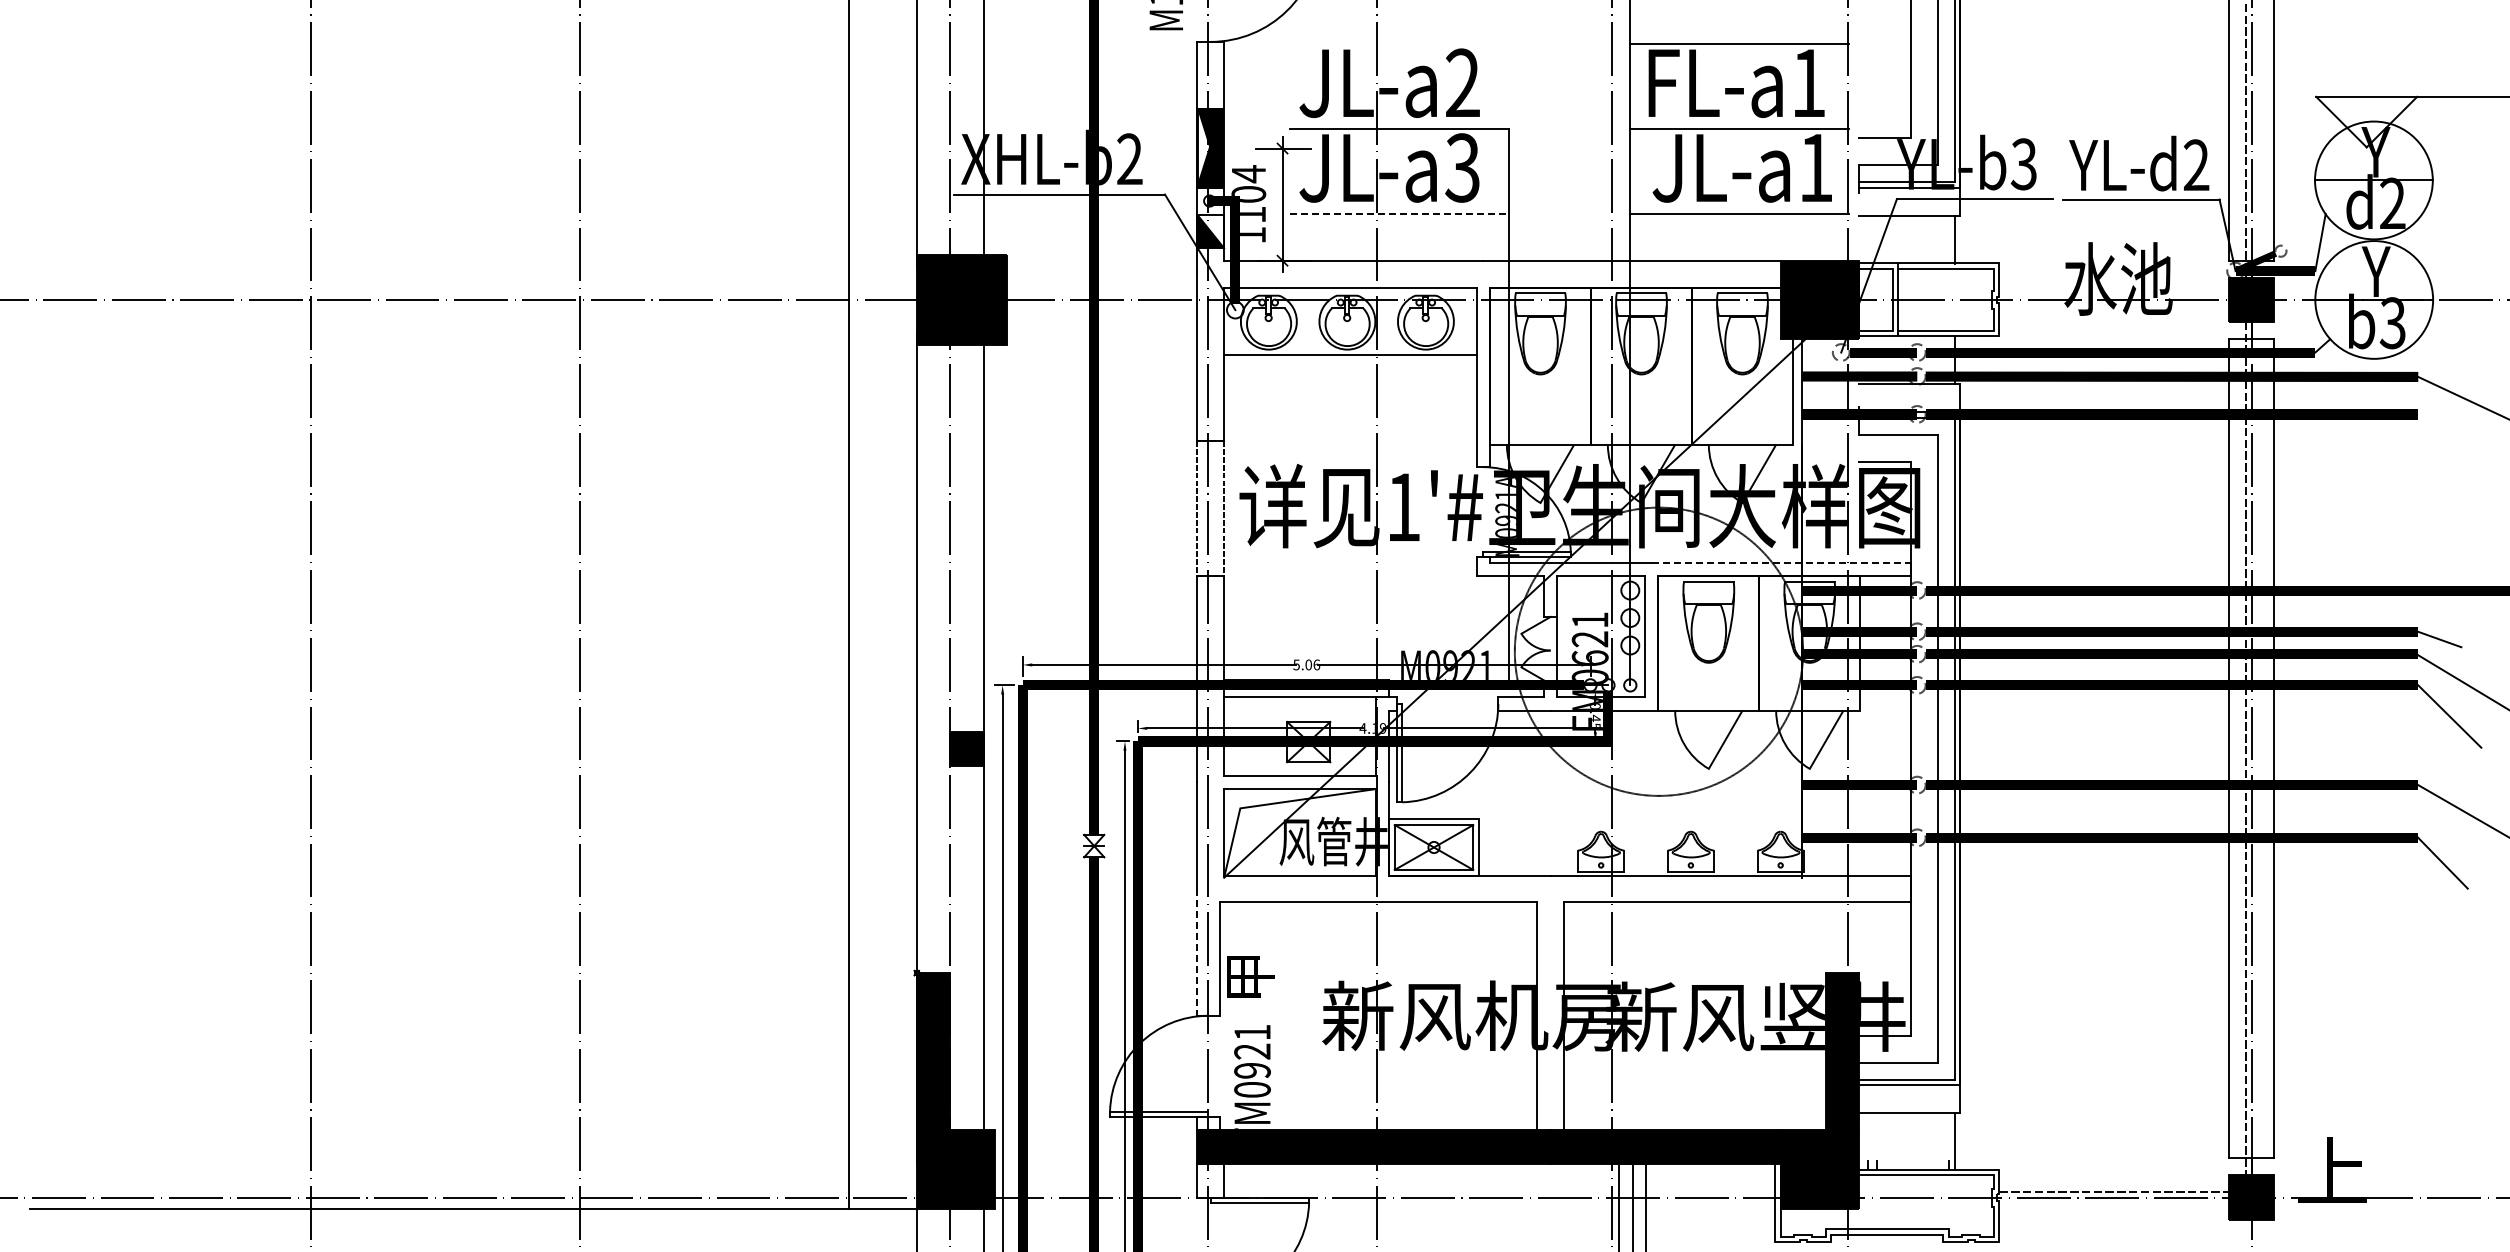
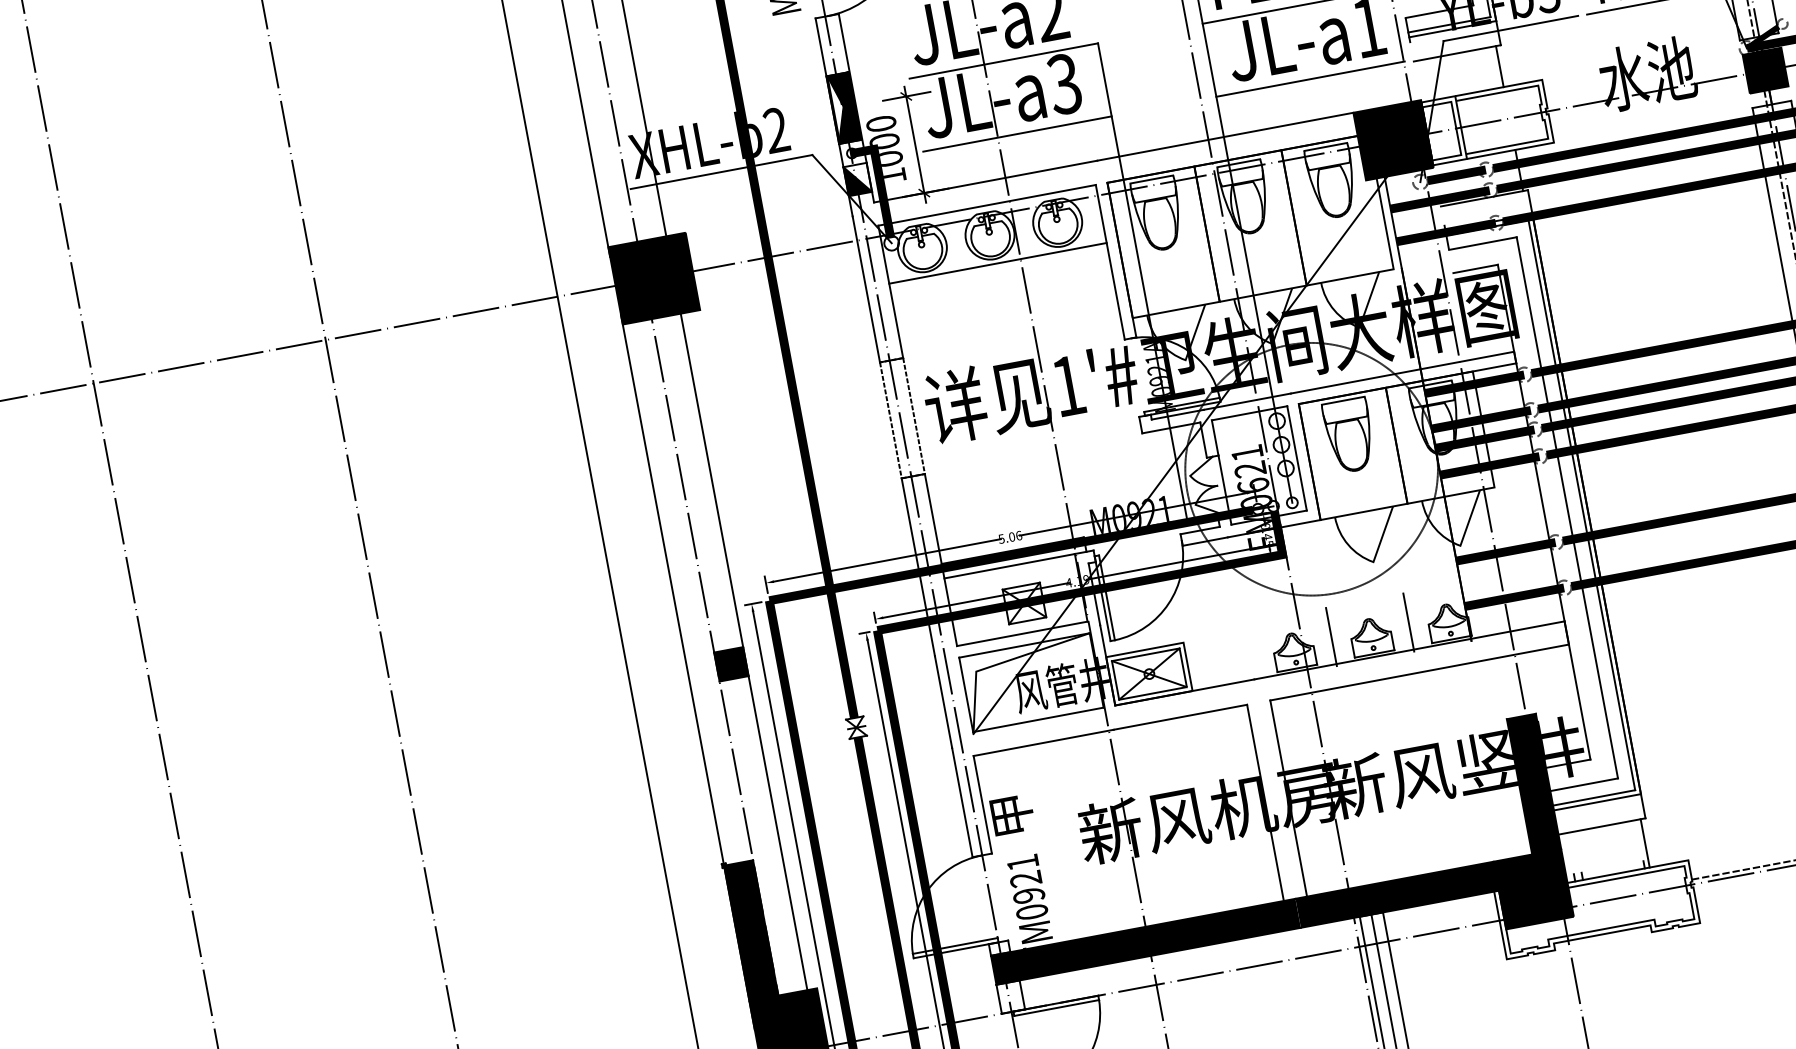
text: (1248, 194) -> (884, 141), 1104 -> 1000
line: (1399, 214) -> (1017, 134), dashed -> solid
line: (1781, 562) -> (1402, 372), dashed -> solid
line: (1646, 843) -> (1331, 636), added
line: (1735, 843) -> (1408, 622), added
line: (1197, 952) -> (962, 802), dashed -> solid

